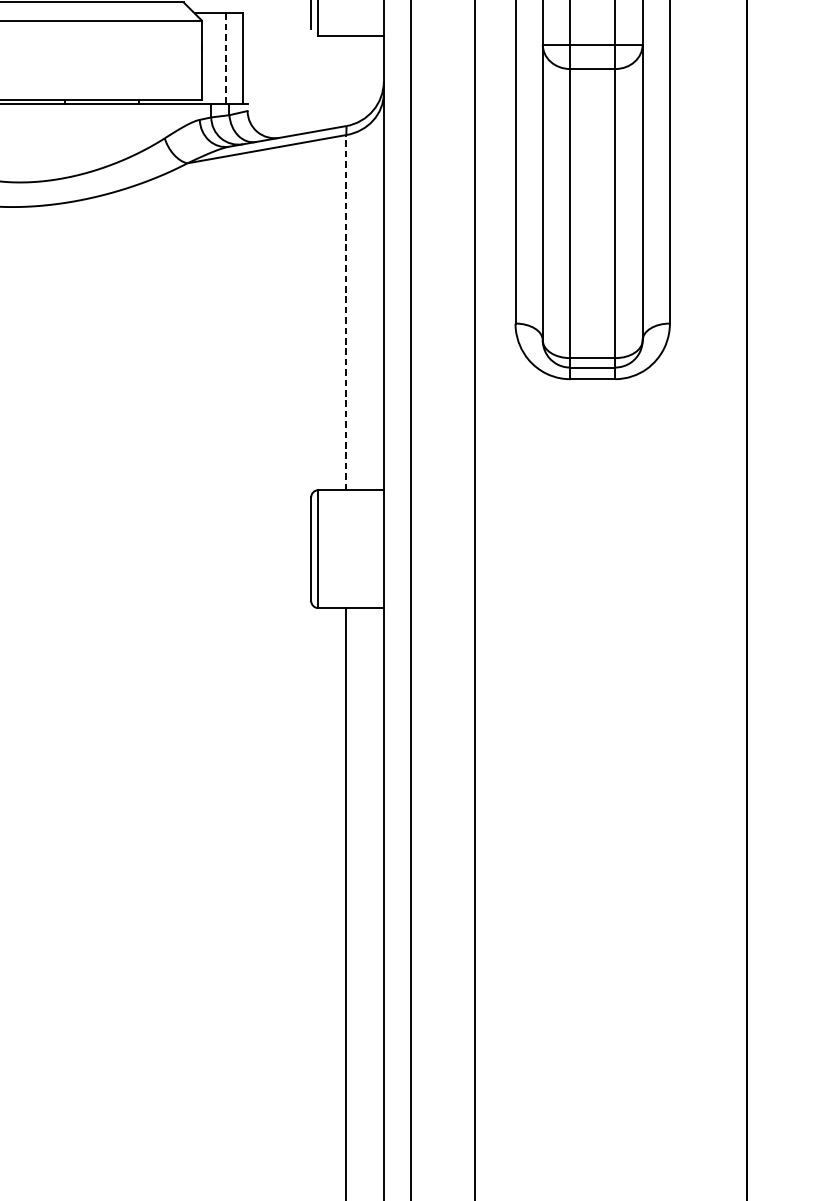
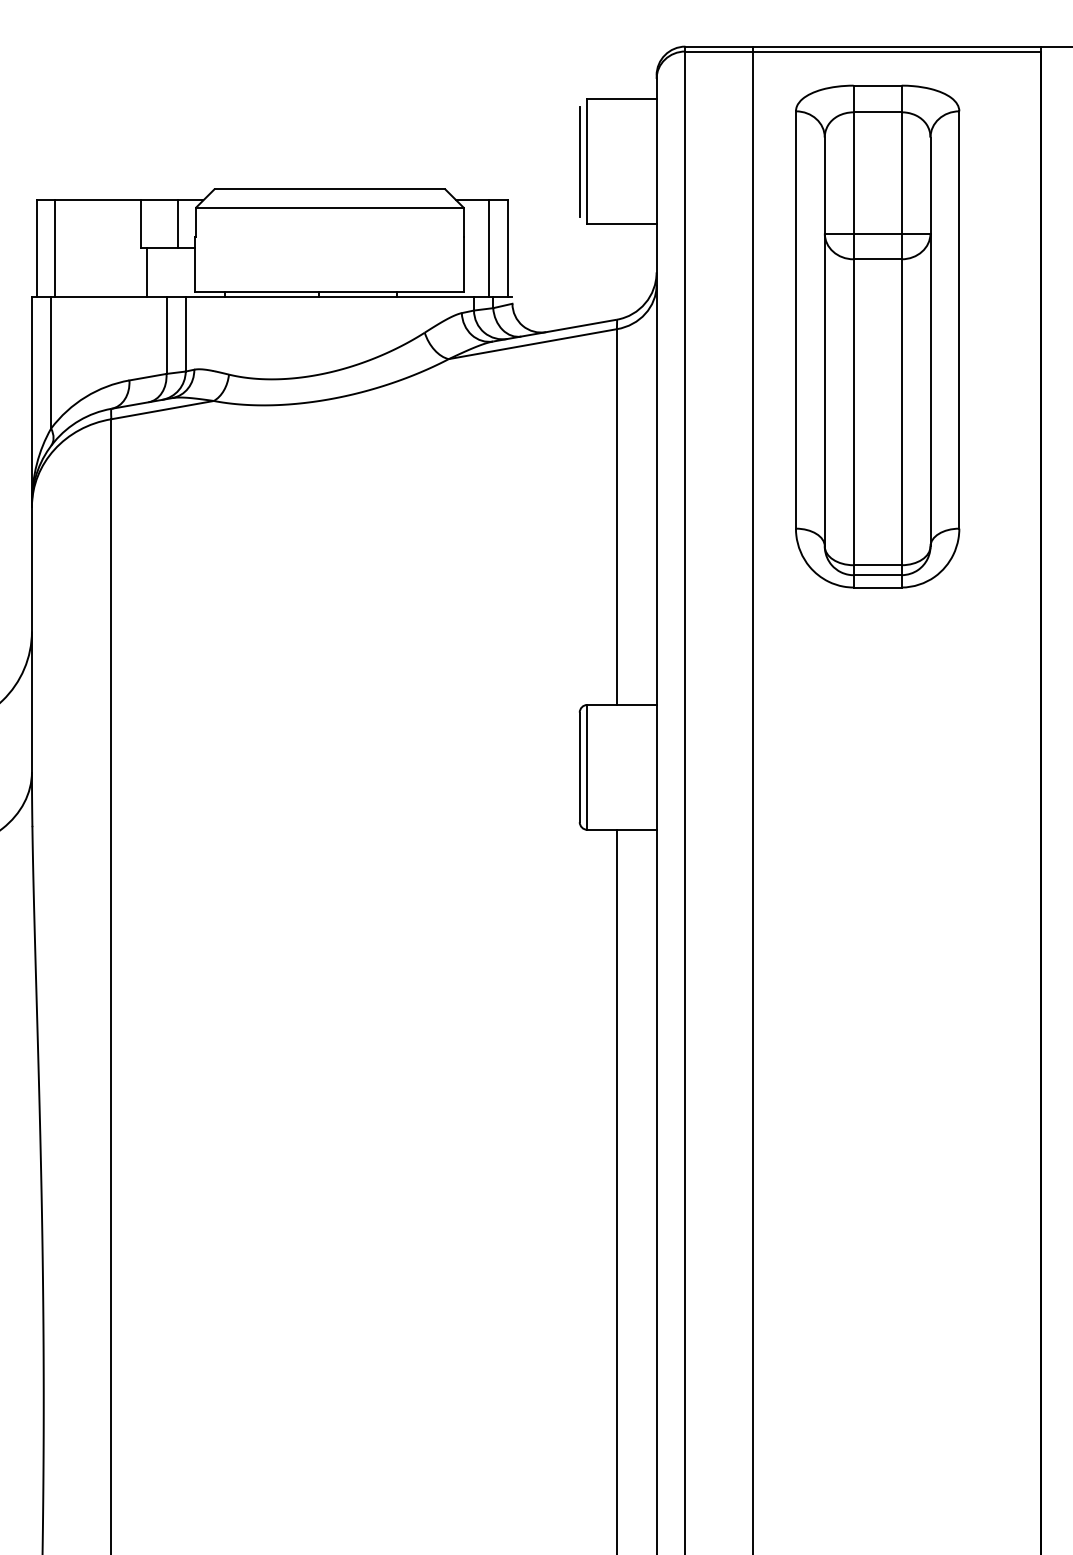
line: (225, 58) -> (489, 248), dashed -> solid
line: (345, 313) -> (616, 517), dashed -> solid

